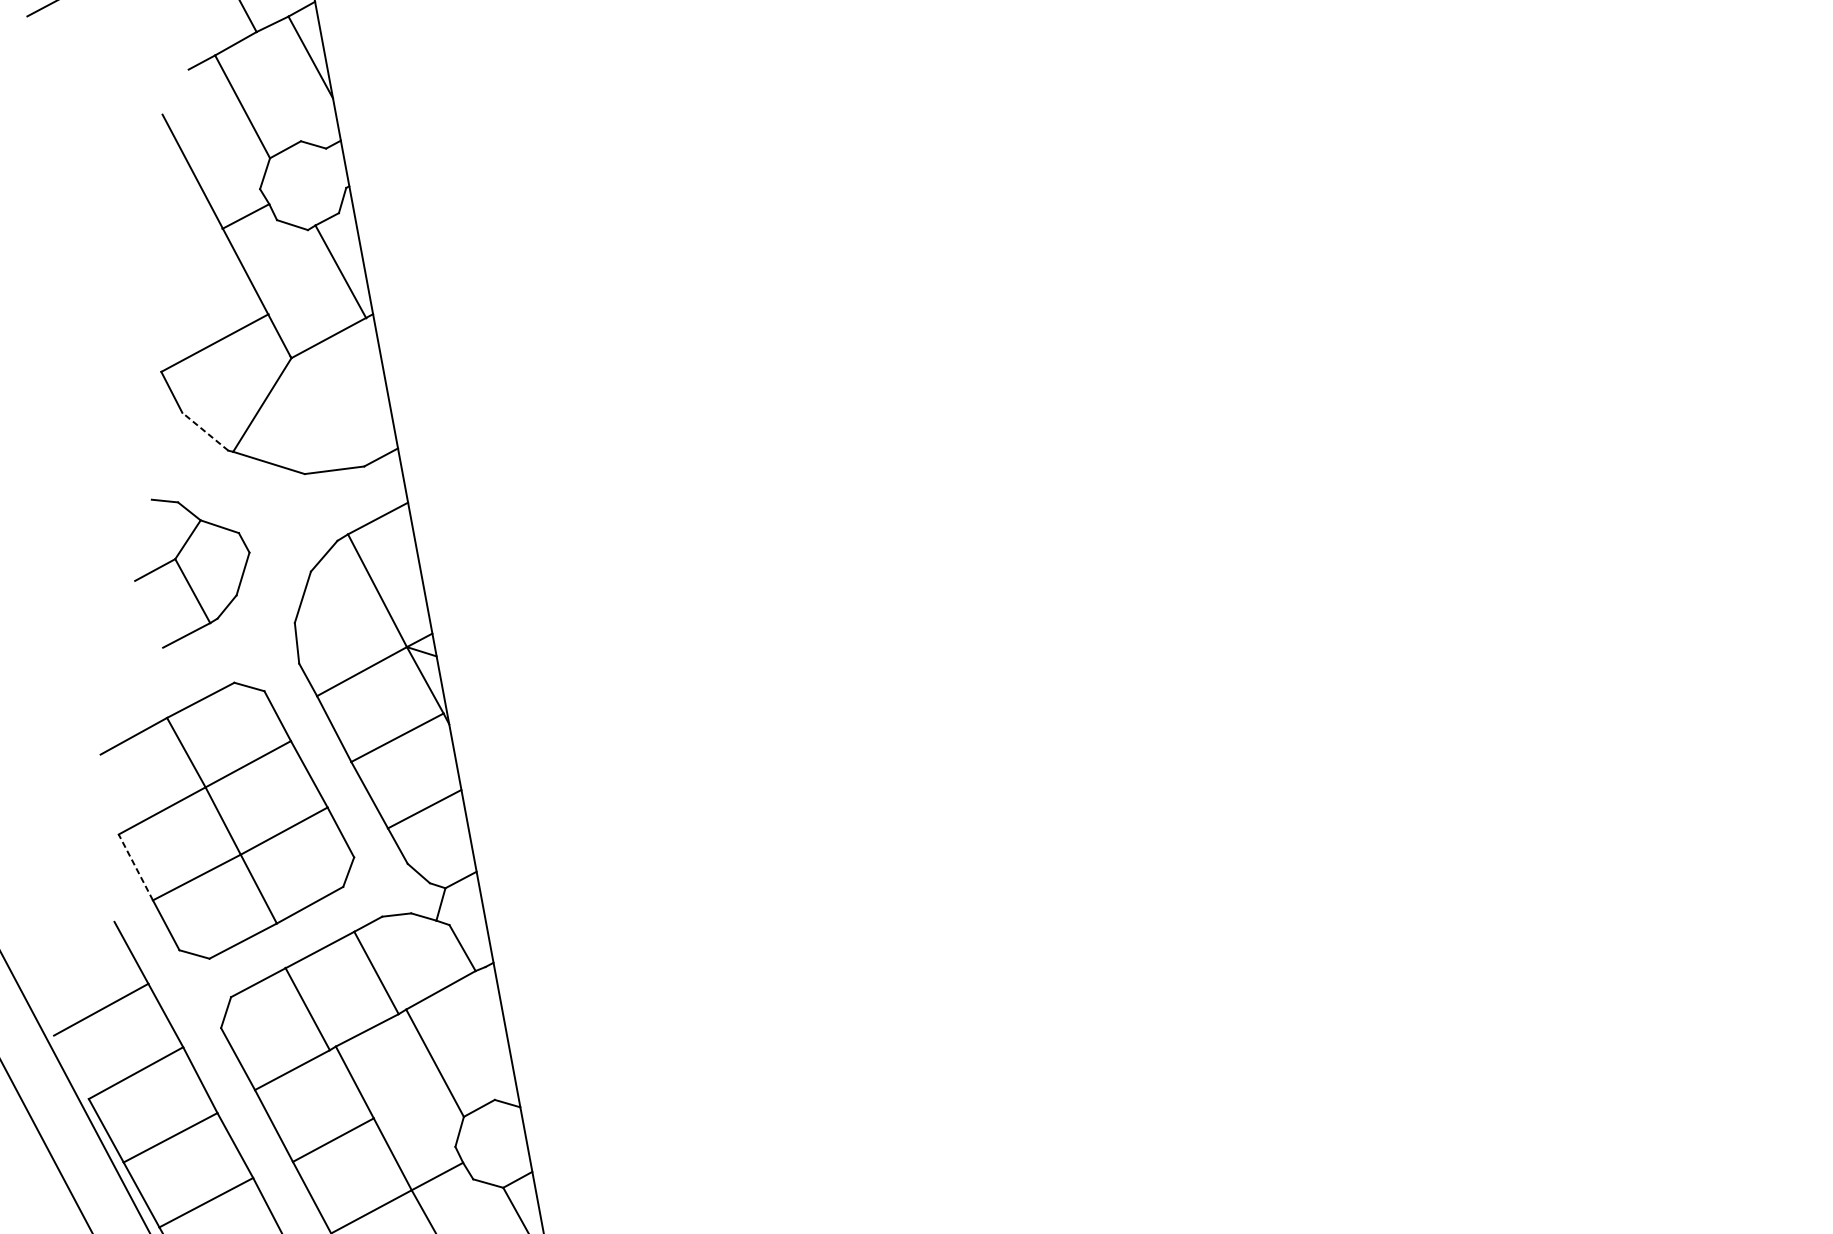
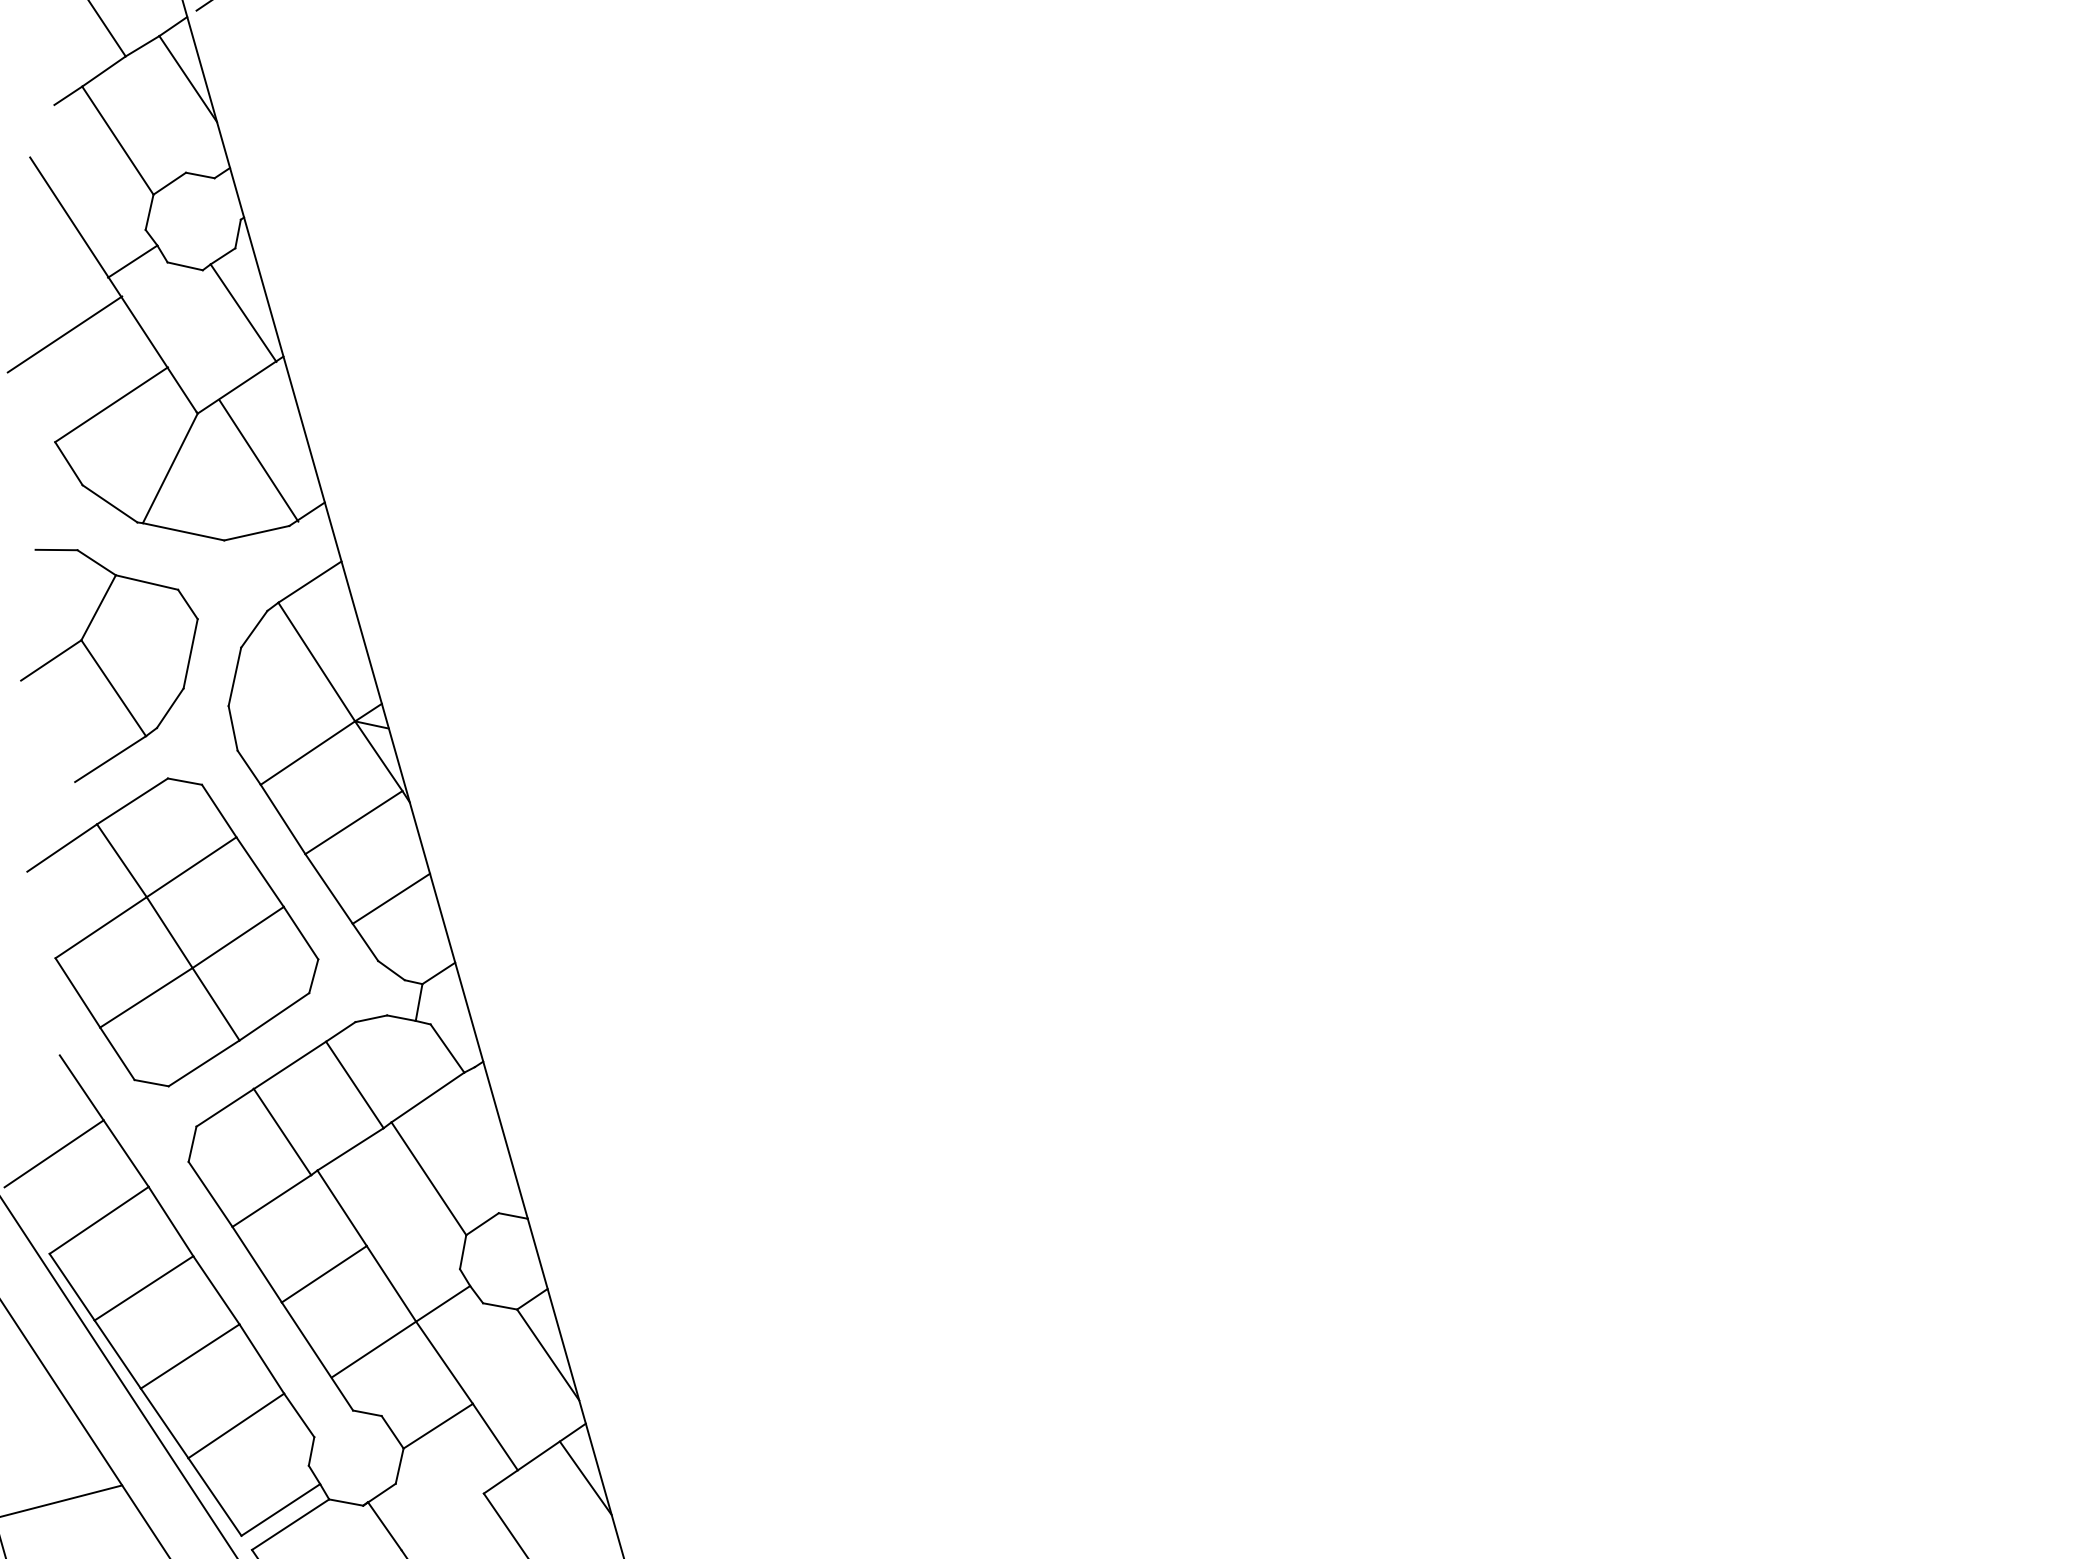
line: (178, 276) -> (64, 334), added
line: (342, 405) -> (258, 460), added
line: (204, 431) -> (109, 503), dashed -> solid
part: (191, 576) -> (109, 665), size x1.43
line: (135, 867) -> (77, 992), dashed -> solid

